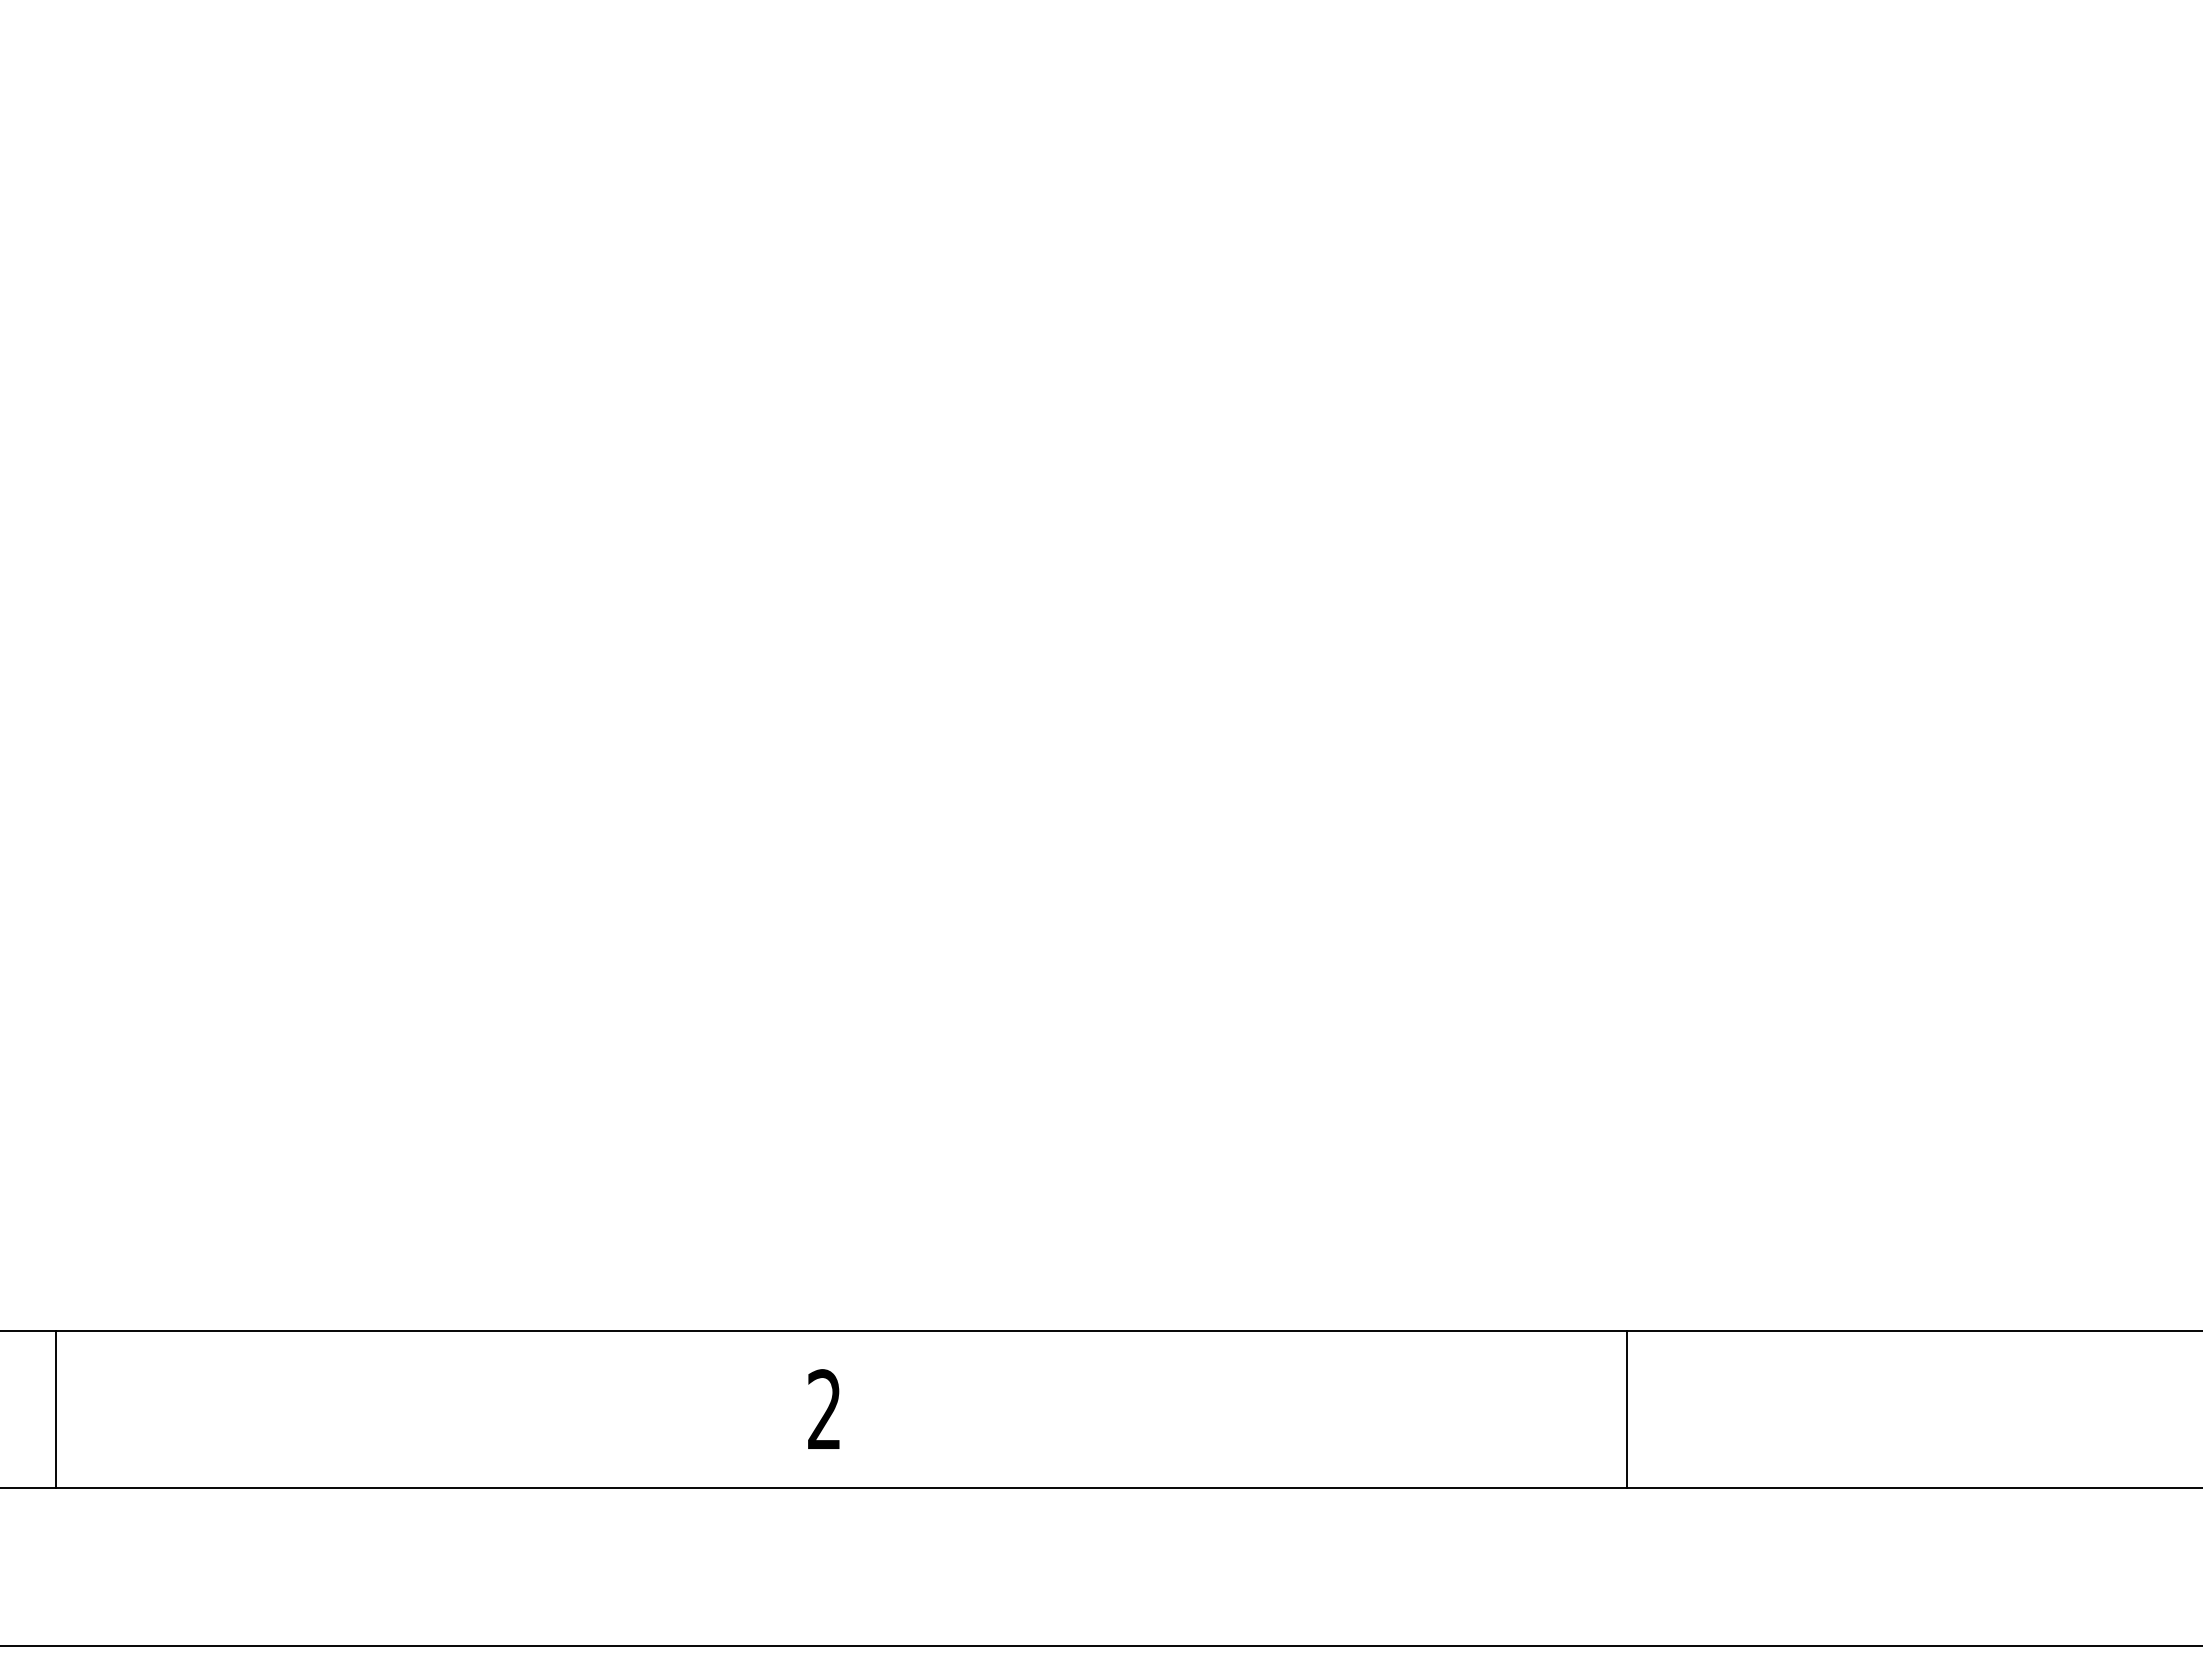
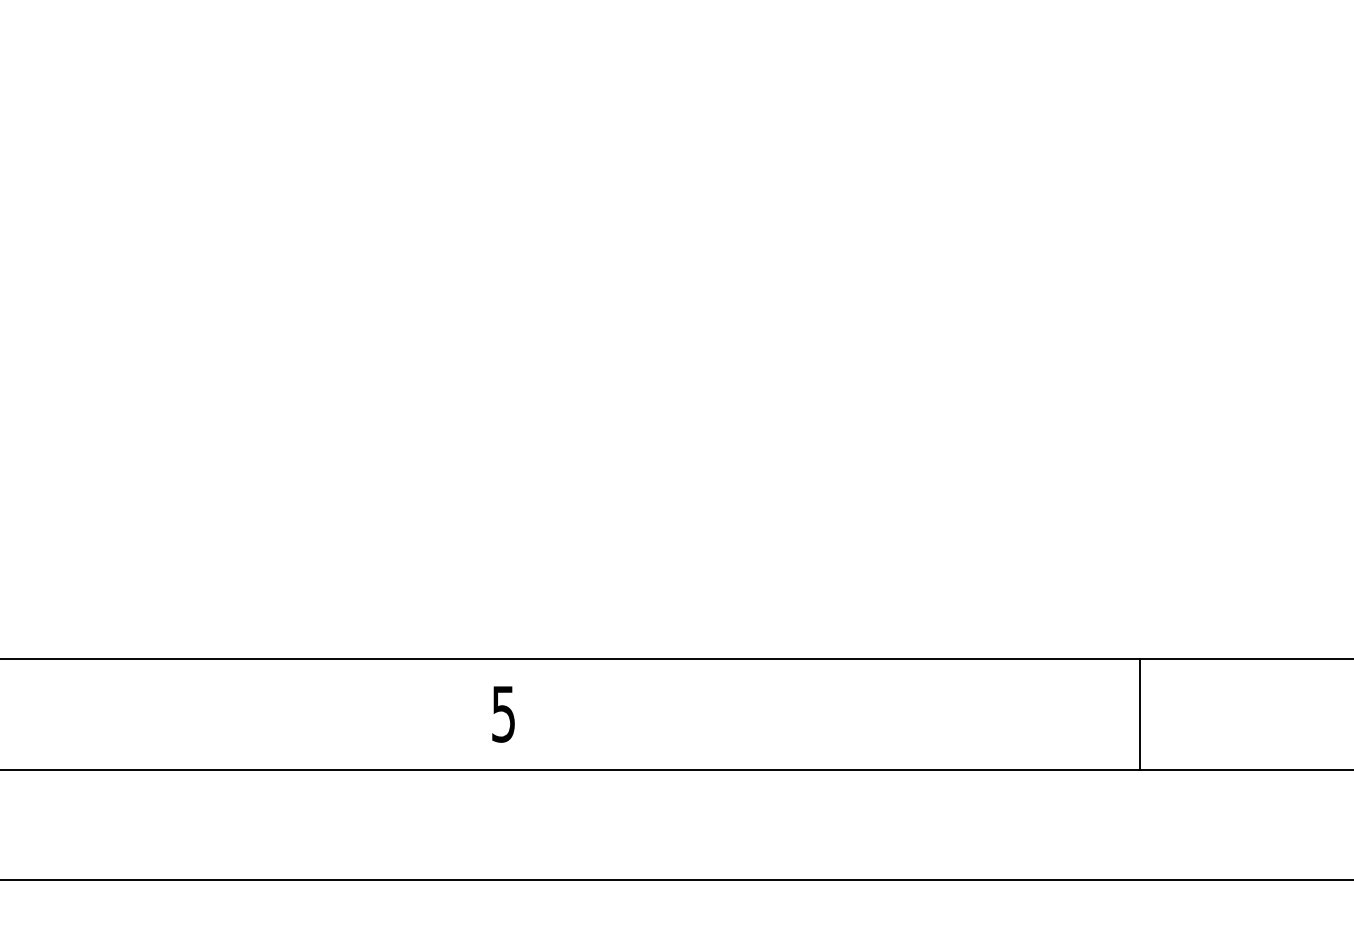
text: (824, 1409) -> (503, 713), 2 -> 5
line: (1627, 1409) -> (1140, 713), moved

